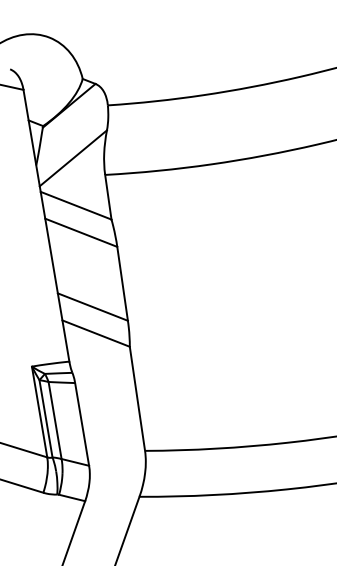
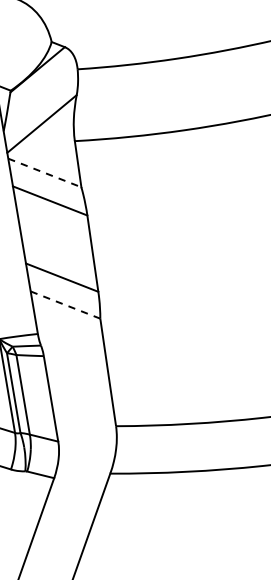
line: (76, 205) -> (45, 172), solid -> dashed
line: (96, 333) -> (65, 304), solid -> dashed

